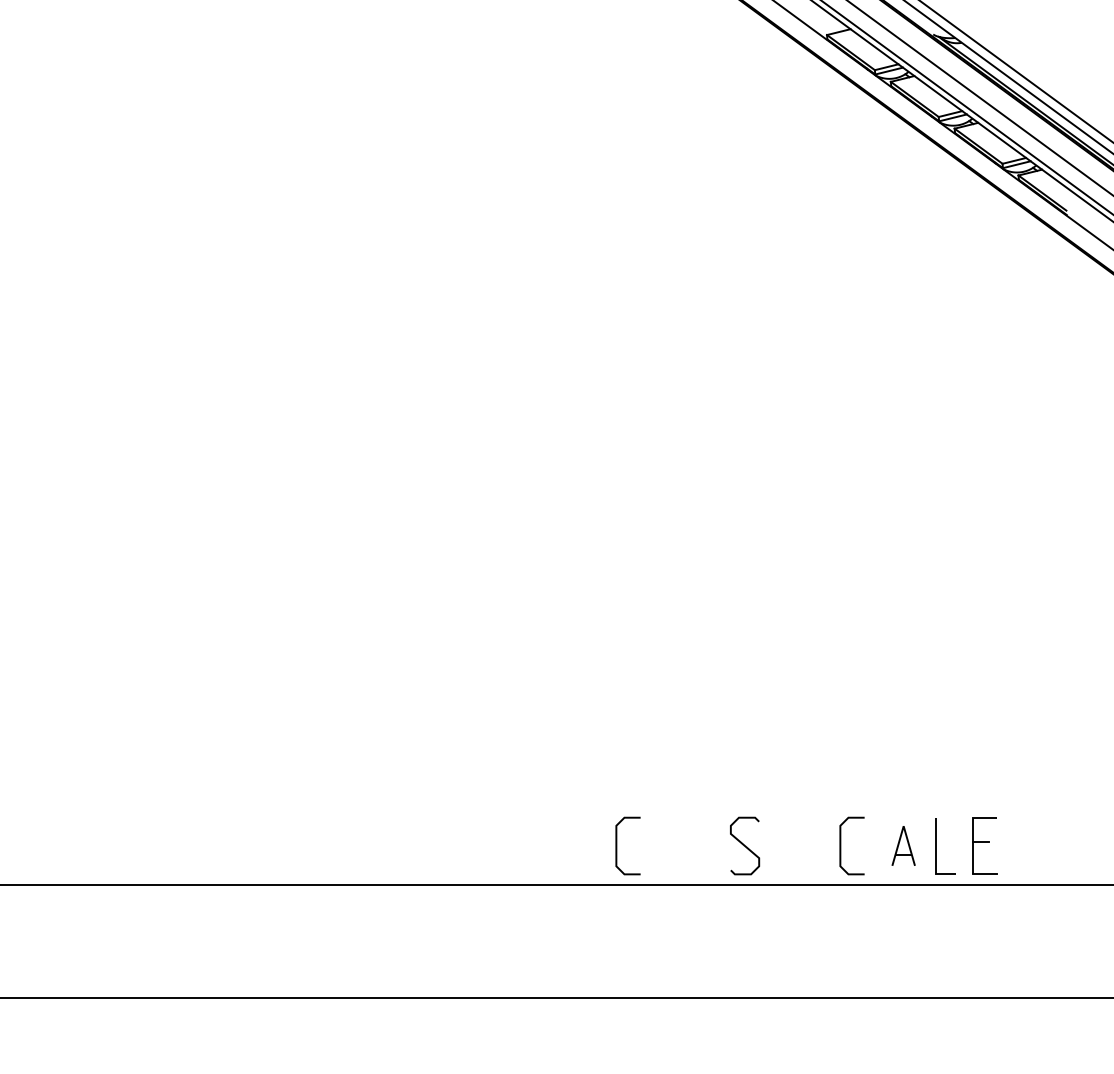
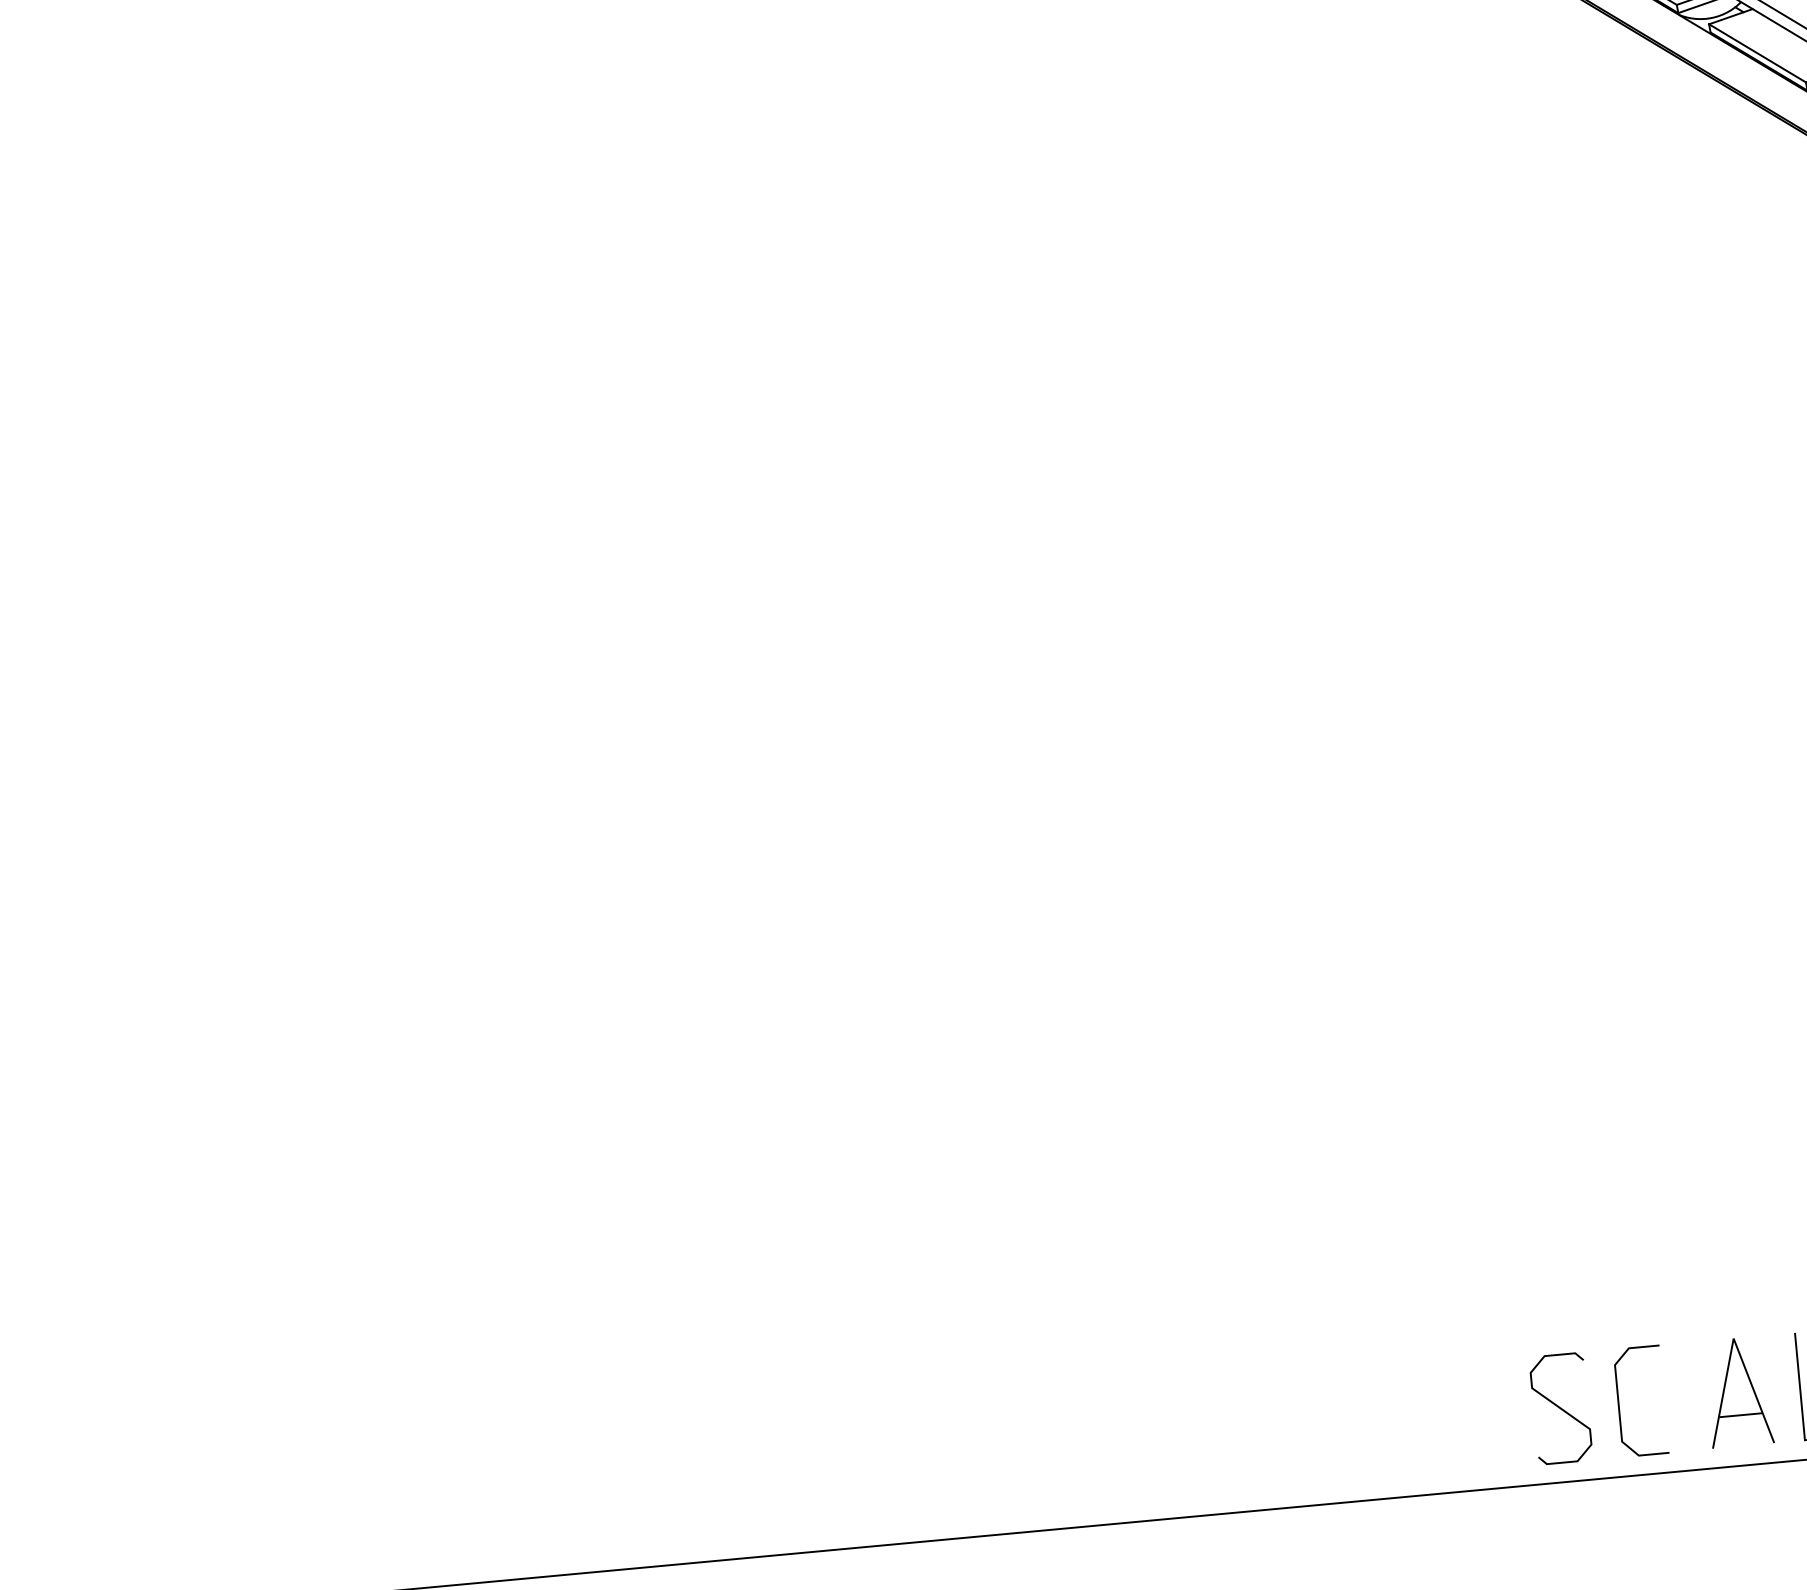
curve: (617, 845) -> (1196, 1441), removed
curve: (745, 845) -> (1561, 1407), moved
part: (903, 845) -> (1738, 1391), size x1.43

